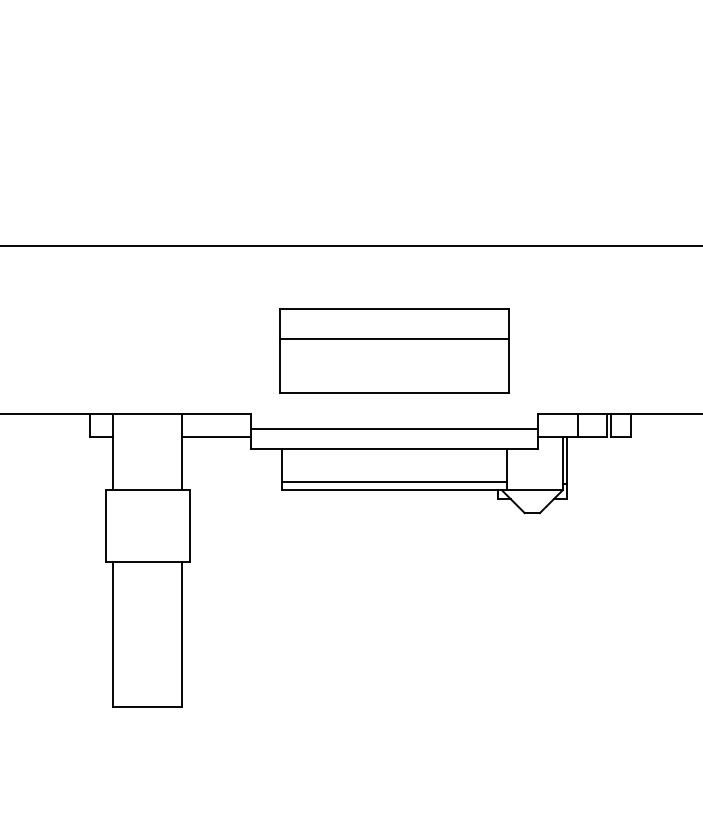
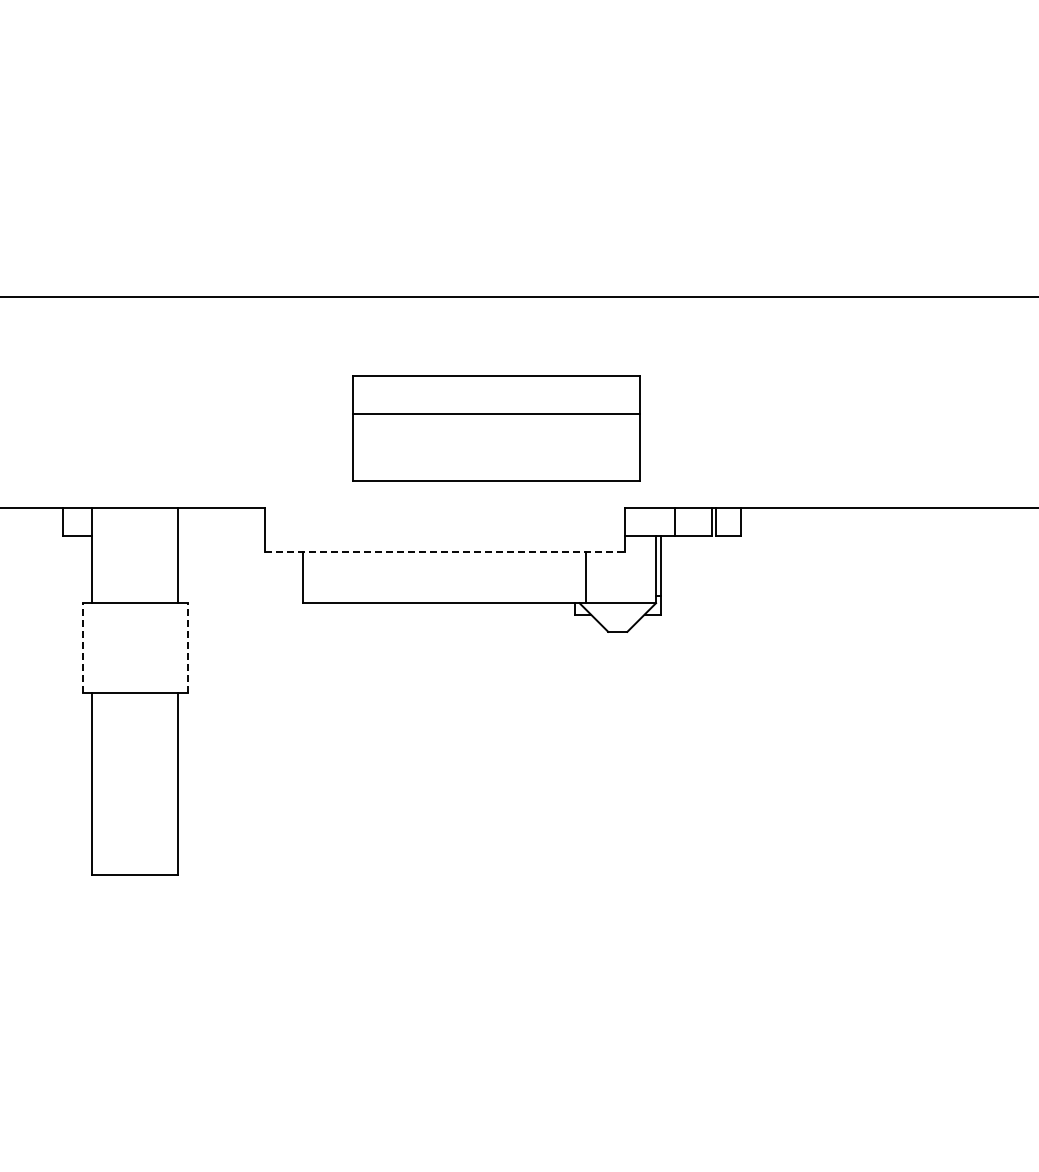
part: (394, 350) -> (496, 428), moved
line: (394, 429) -> (444, 526), removed
line: (216, 437) -> (221, 536), removed
line: (394, 448) -> (444, 551), solid -> dashed
line: (394, 481) -> (444, 592), removed
line: (105, 526) -> (82, 648), solid -> dashed
line: (189, 526) -> (187, 648), solid -> dashed

